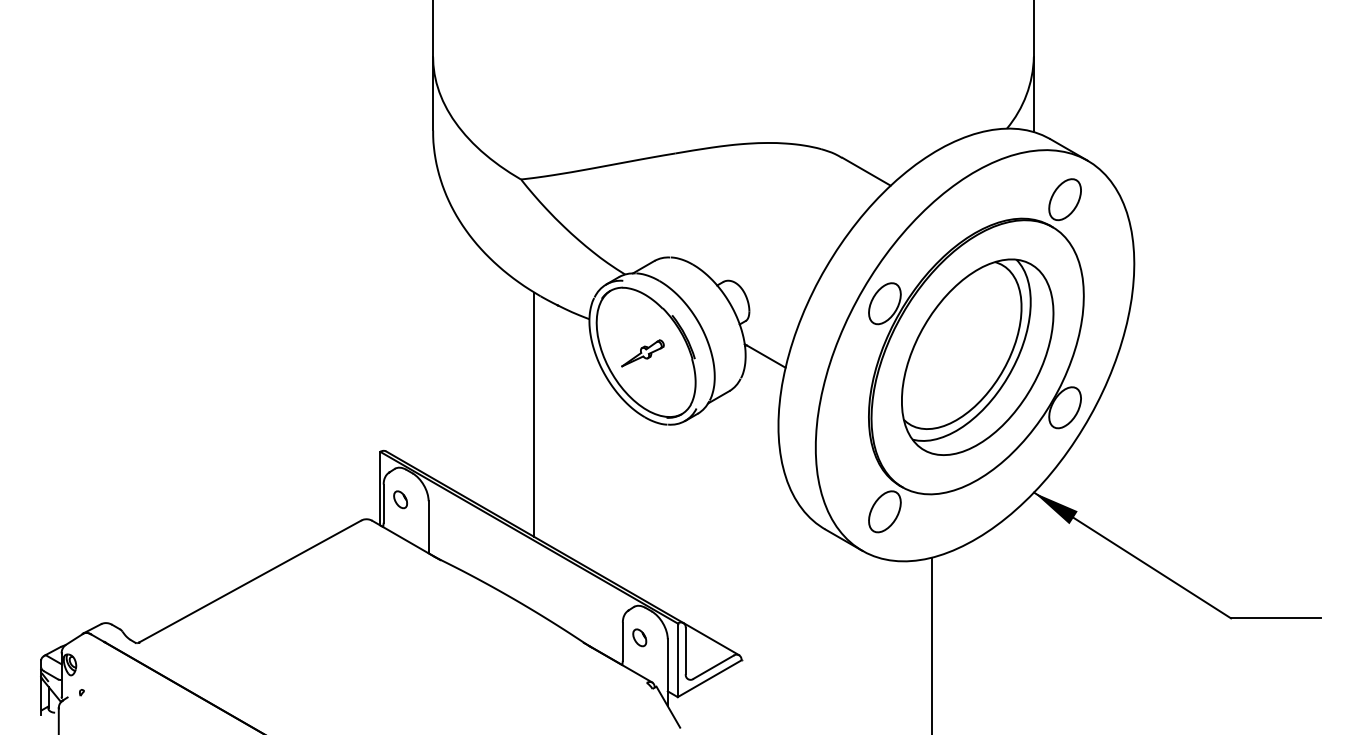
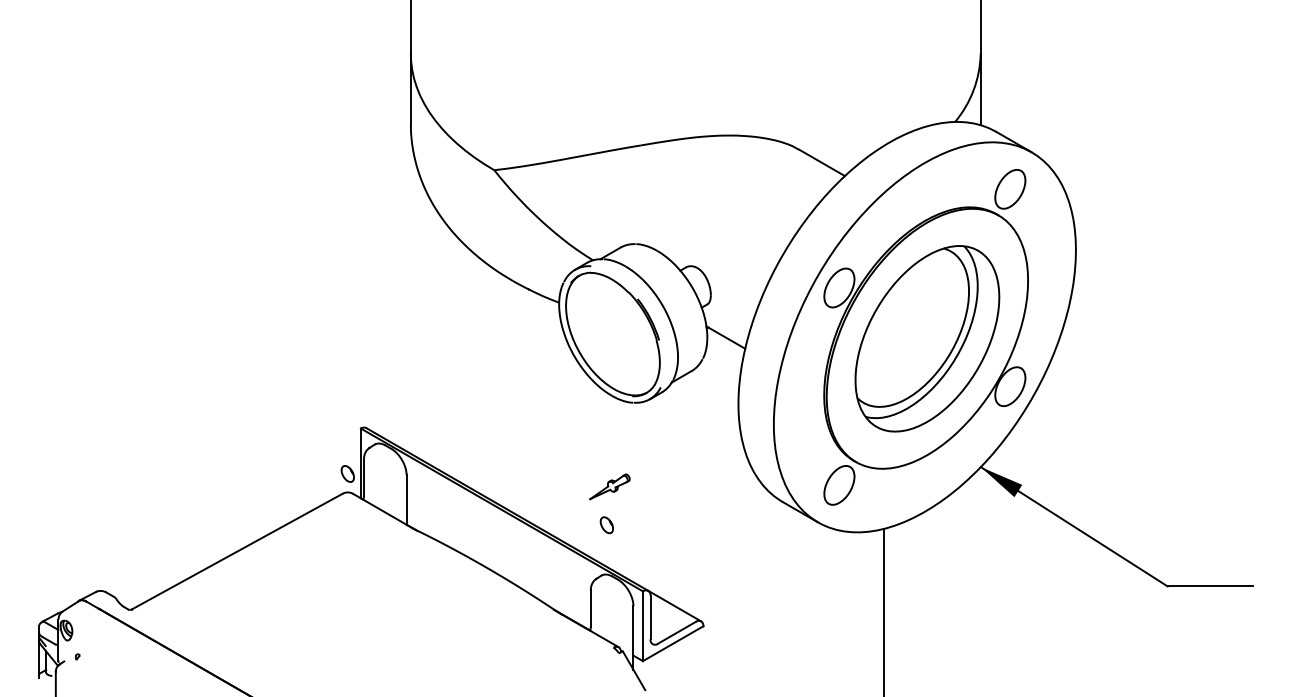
part: (642, 353) -> (609, 486), moved
line: (534, 414) -> (507, 393), removed
part: (400, 499) -> (347, 473), moved
part: (639, 637) -> (606, 524), moved

